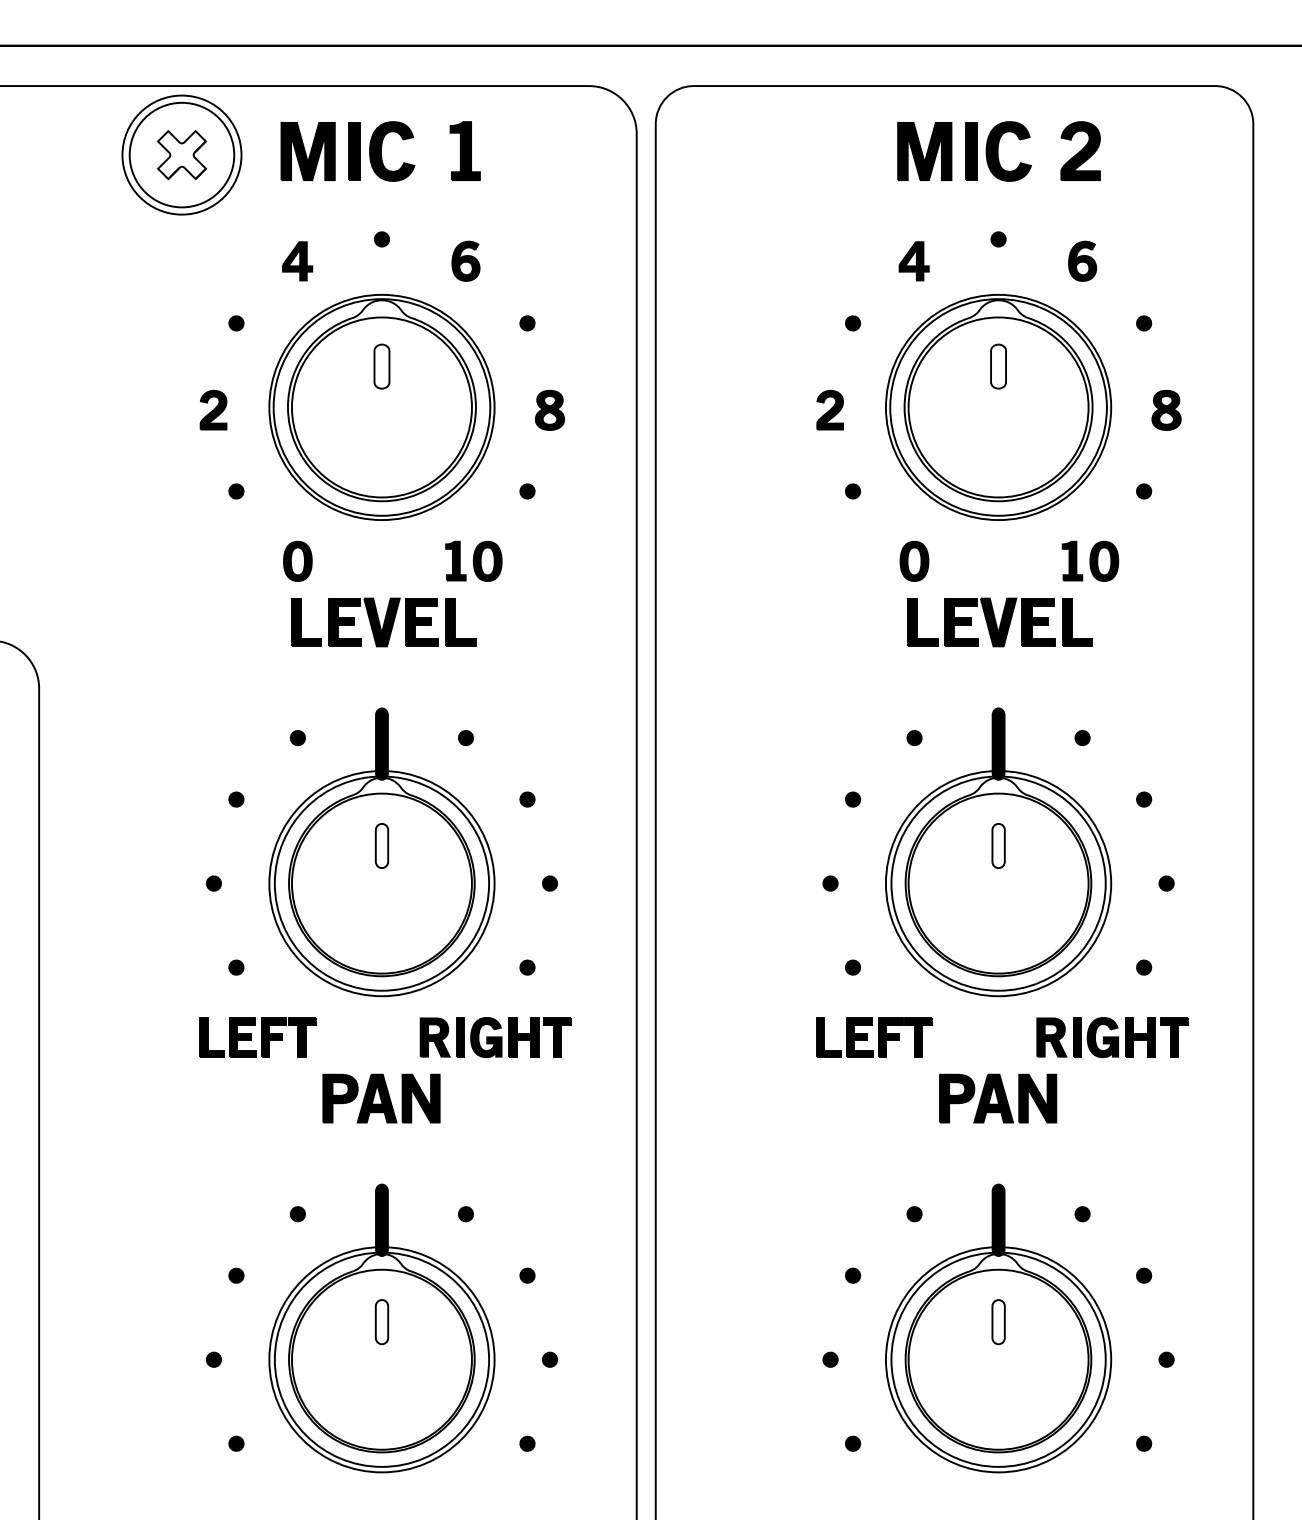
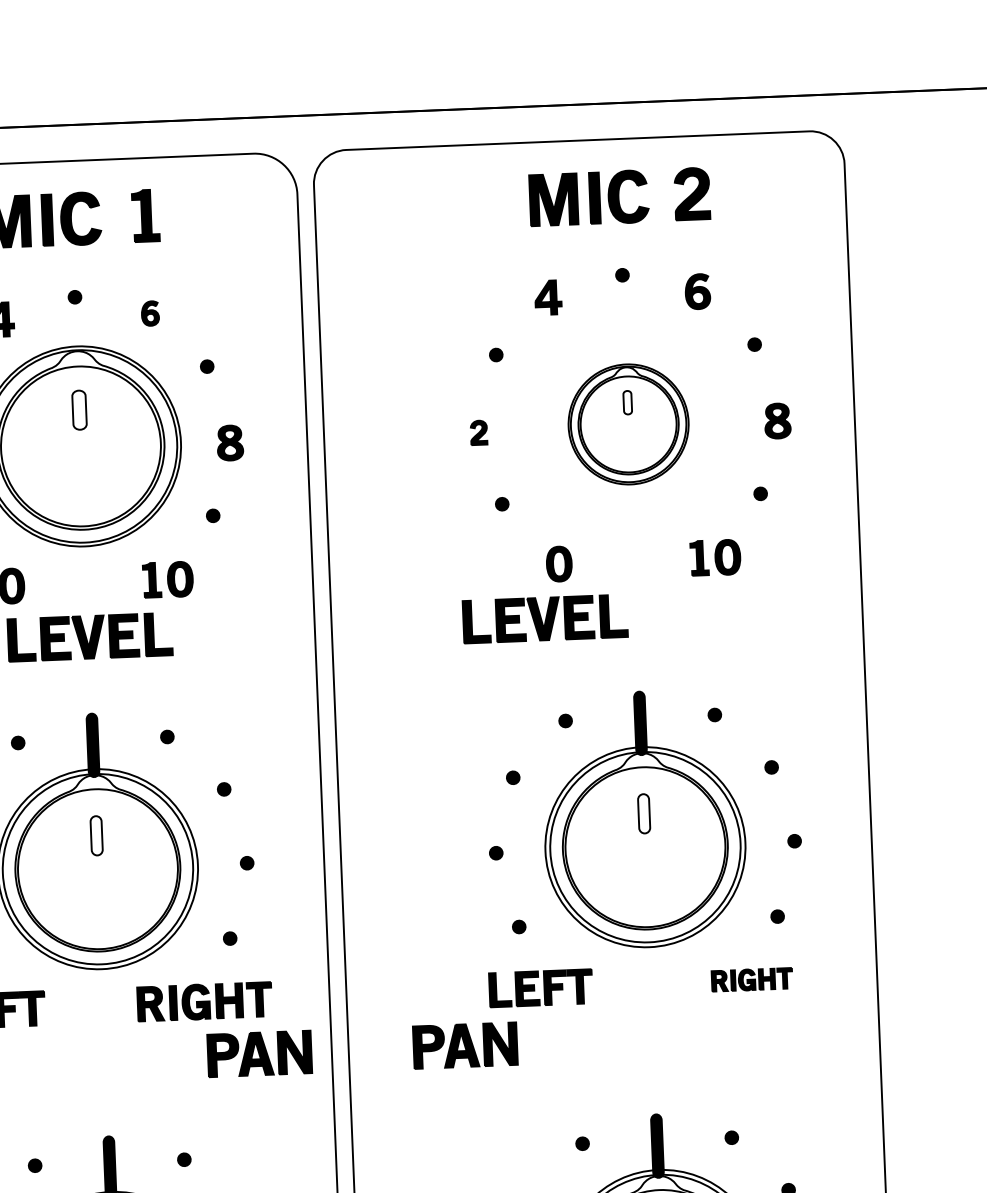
part: (465, 260) -> (149, 312), size x0.7
part: (998, 407) -> (628, 424), size x0.6
part: (829, 409) -> (478, 432), size x0.7
part: (999, 622) -> (544, 619), moved
part: (1112, 1037) -> (752, 979), size x0.6
part: (381, 1098) -> (259, 1053), moved
part: (998, 1098) -> (465, 1045), moved

